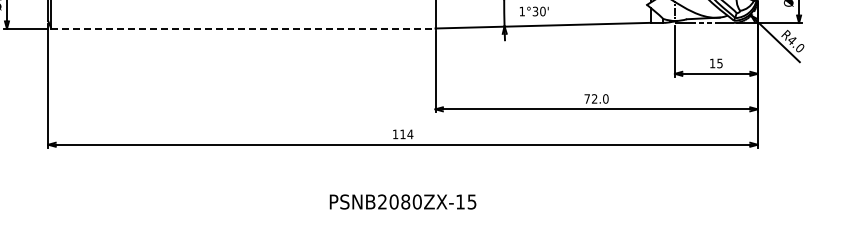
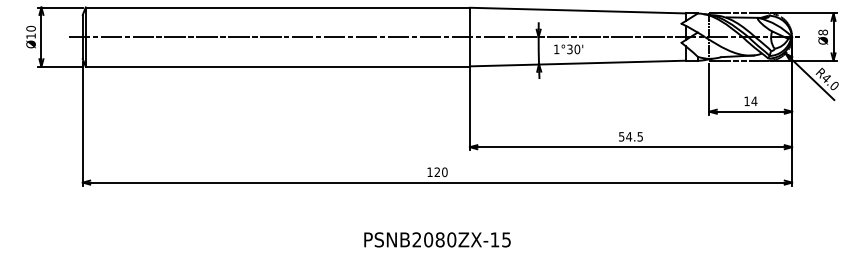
line: (244, 28) -> (278, 66), dashed -> solid
text: (720, 63) -> (754, 101), 15 -> 14
text: (597, 98) -> (631, 136), 72.0 -> 54.5
text: (406, 134) -> (440, 172), 114 -> 120

